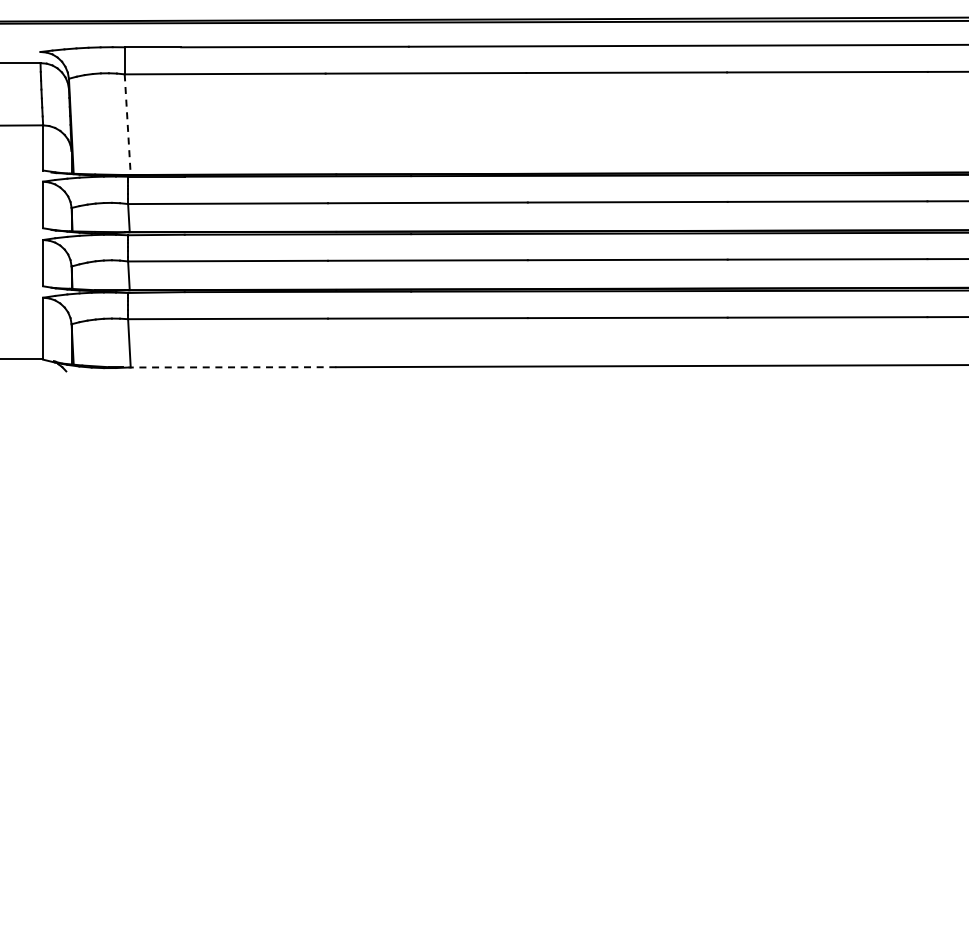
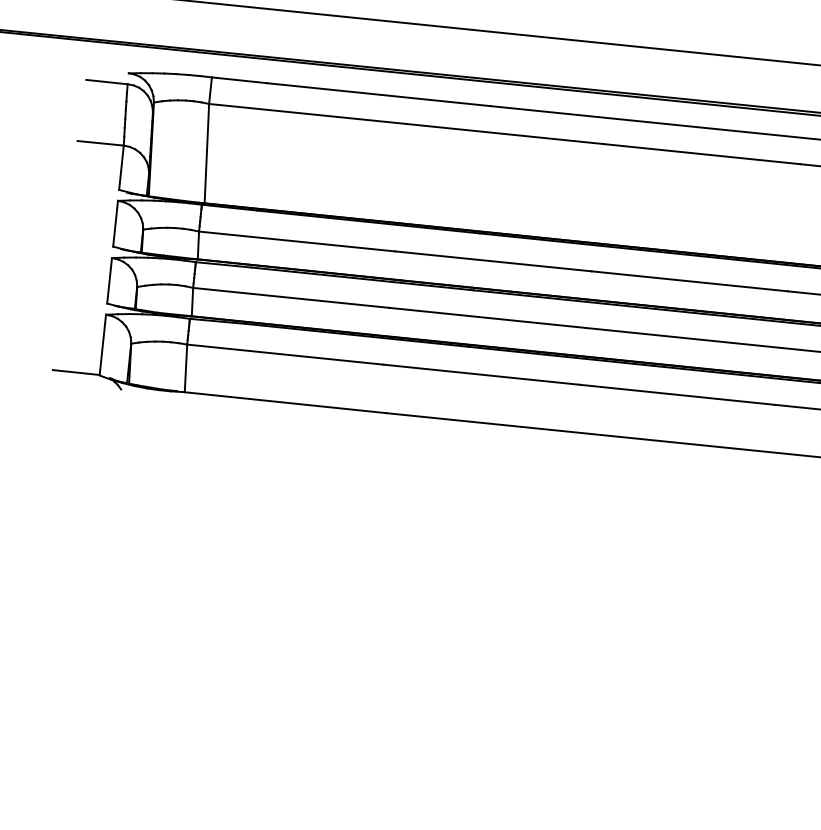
line: (127, 125) -> (206, 154), dashed -> solid
line: (232, 367) -> (284, 402), dashed -> solid

